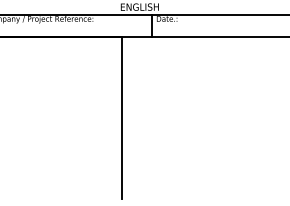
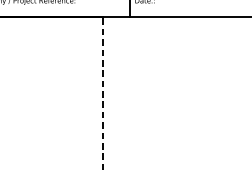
line: (122, 117) -> (102, 93), solid -> dashed

